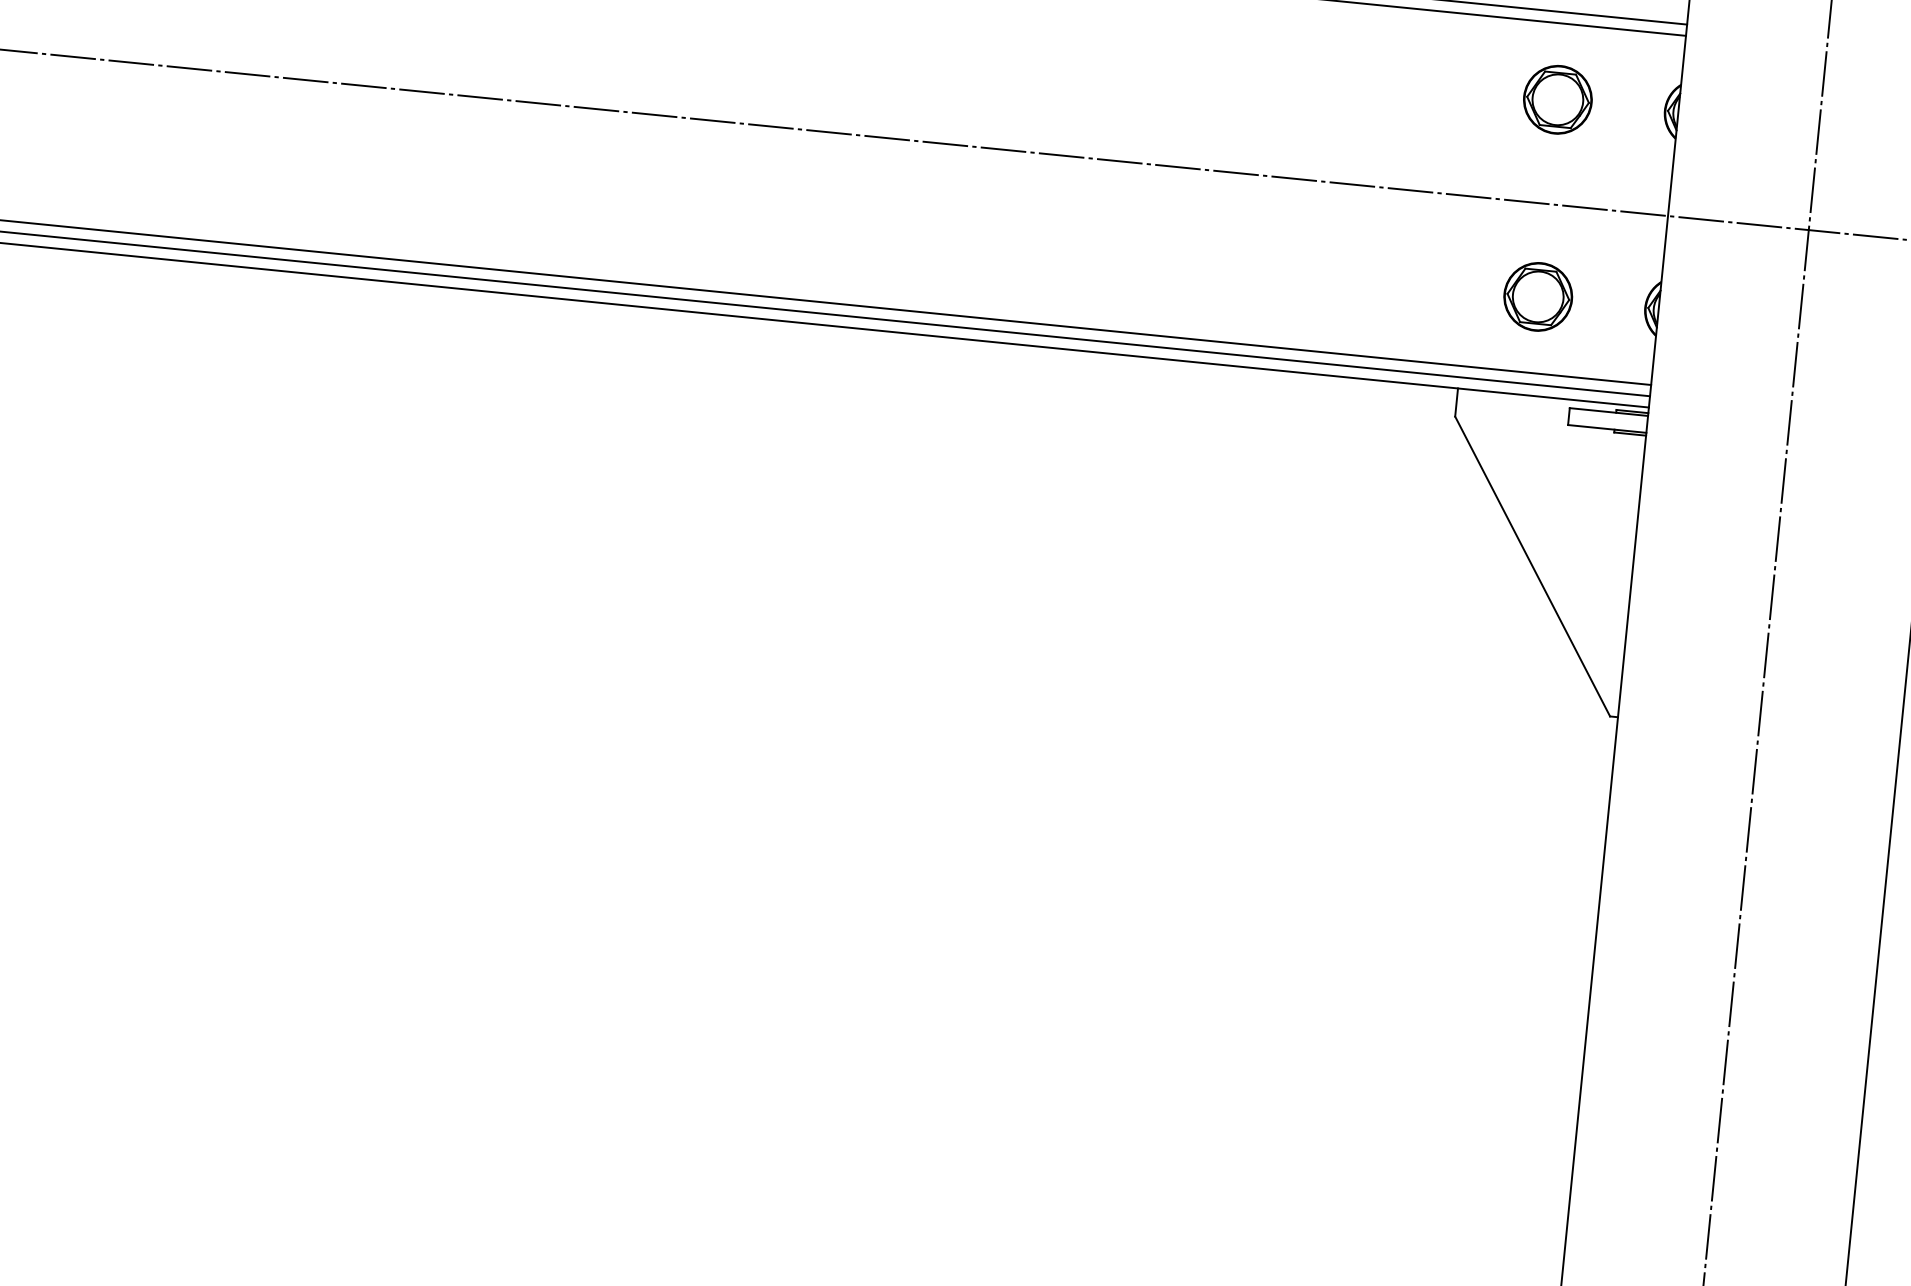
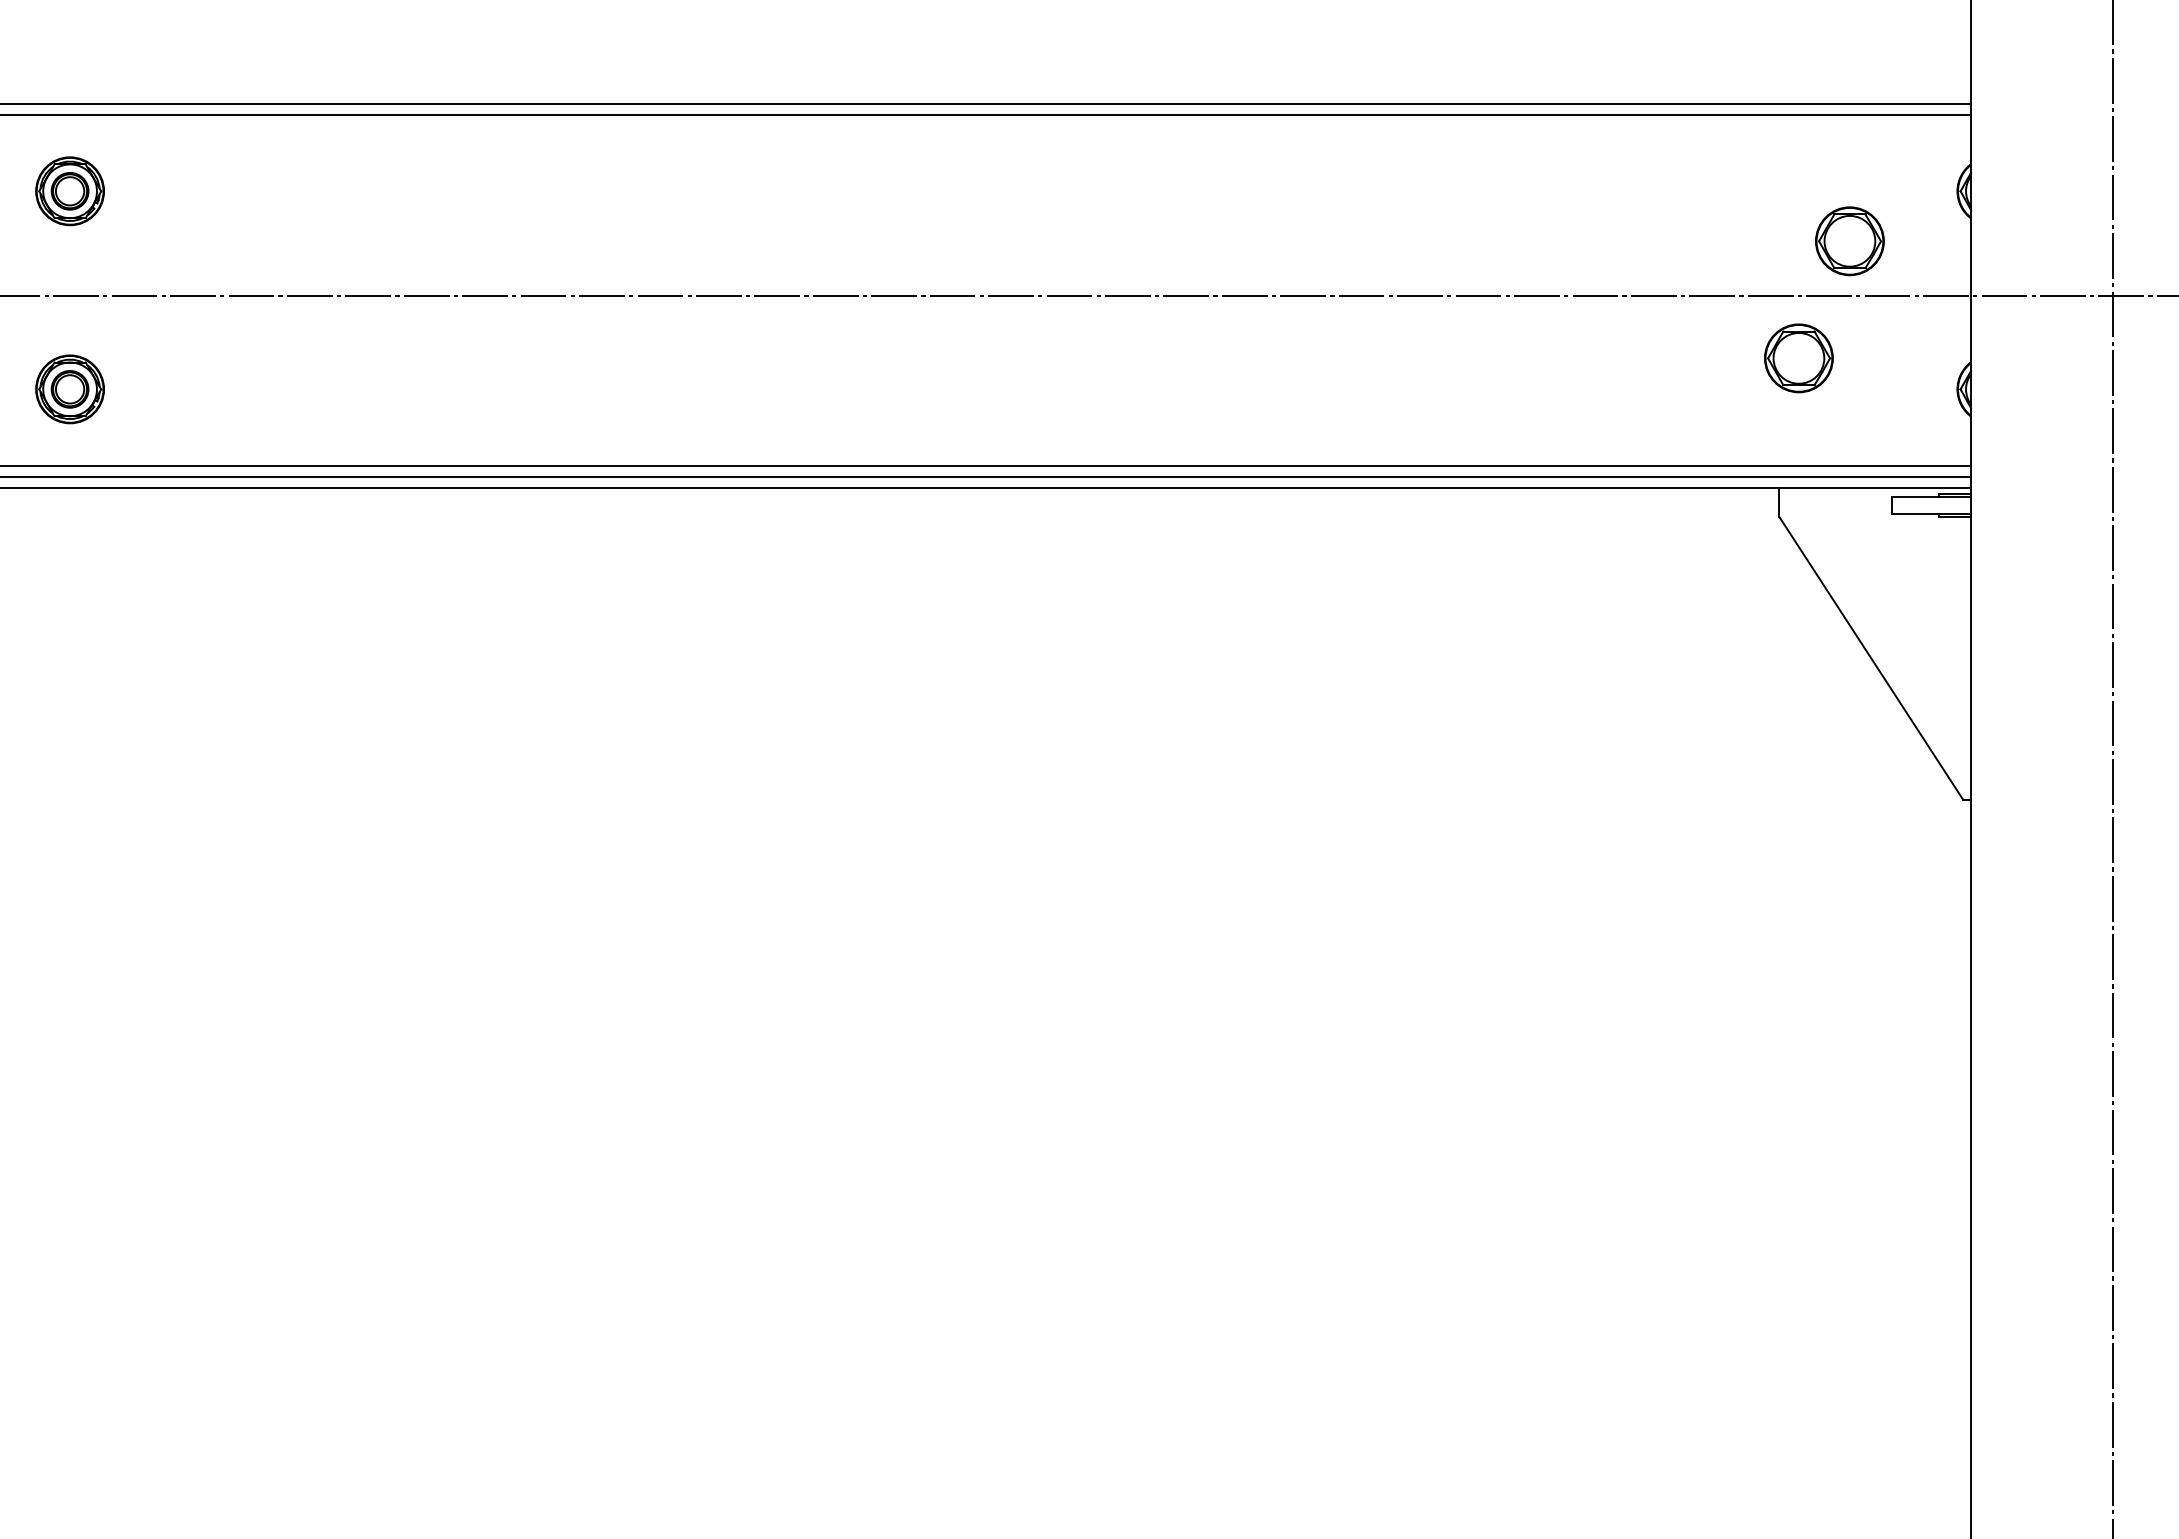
part: (1557, 99) -> (1849, 241), moved
part: (1537, 297) -> (1798, 358), moved

